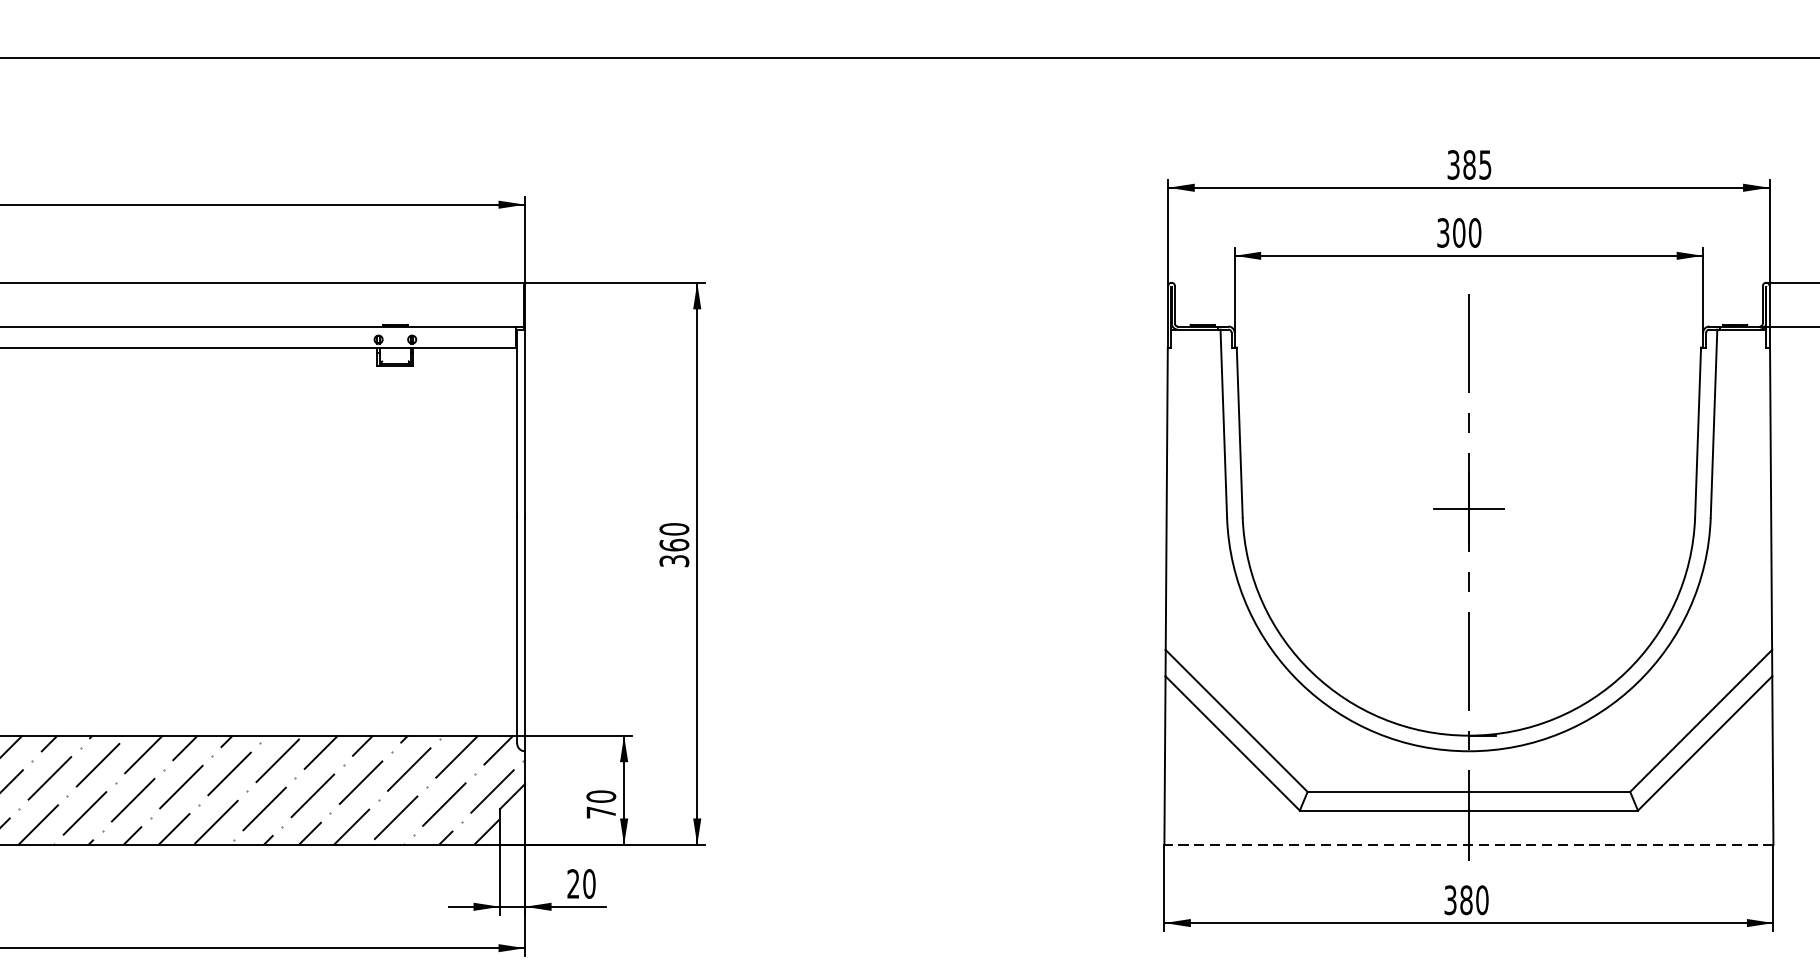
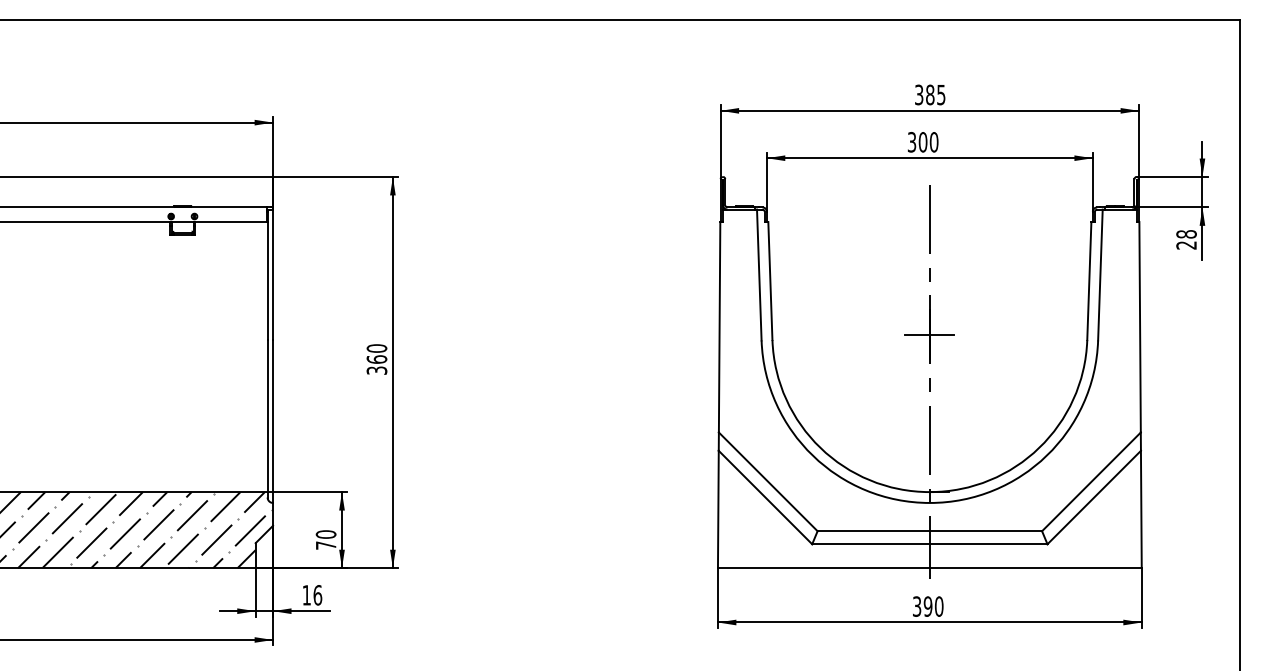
line: (1468, 845) -> (929, 568), dashed -> solid
text: (581, 884) -> (312, 595), 20 -> 16
text: (1465, 900) -> (927, 606), 380 -> 390

